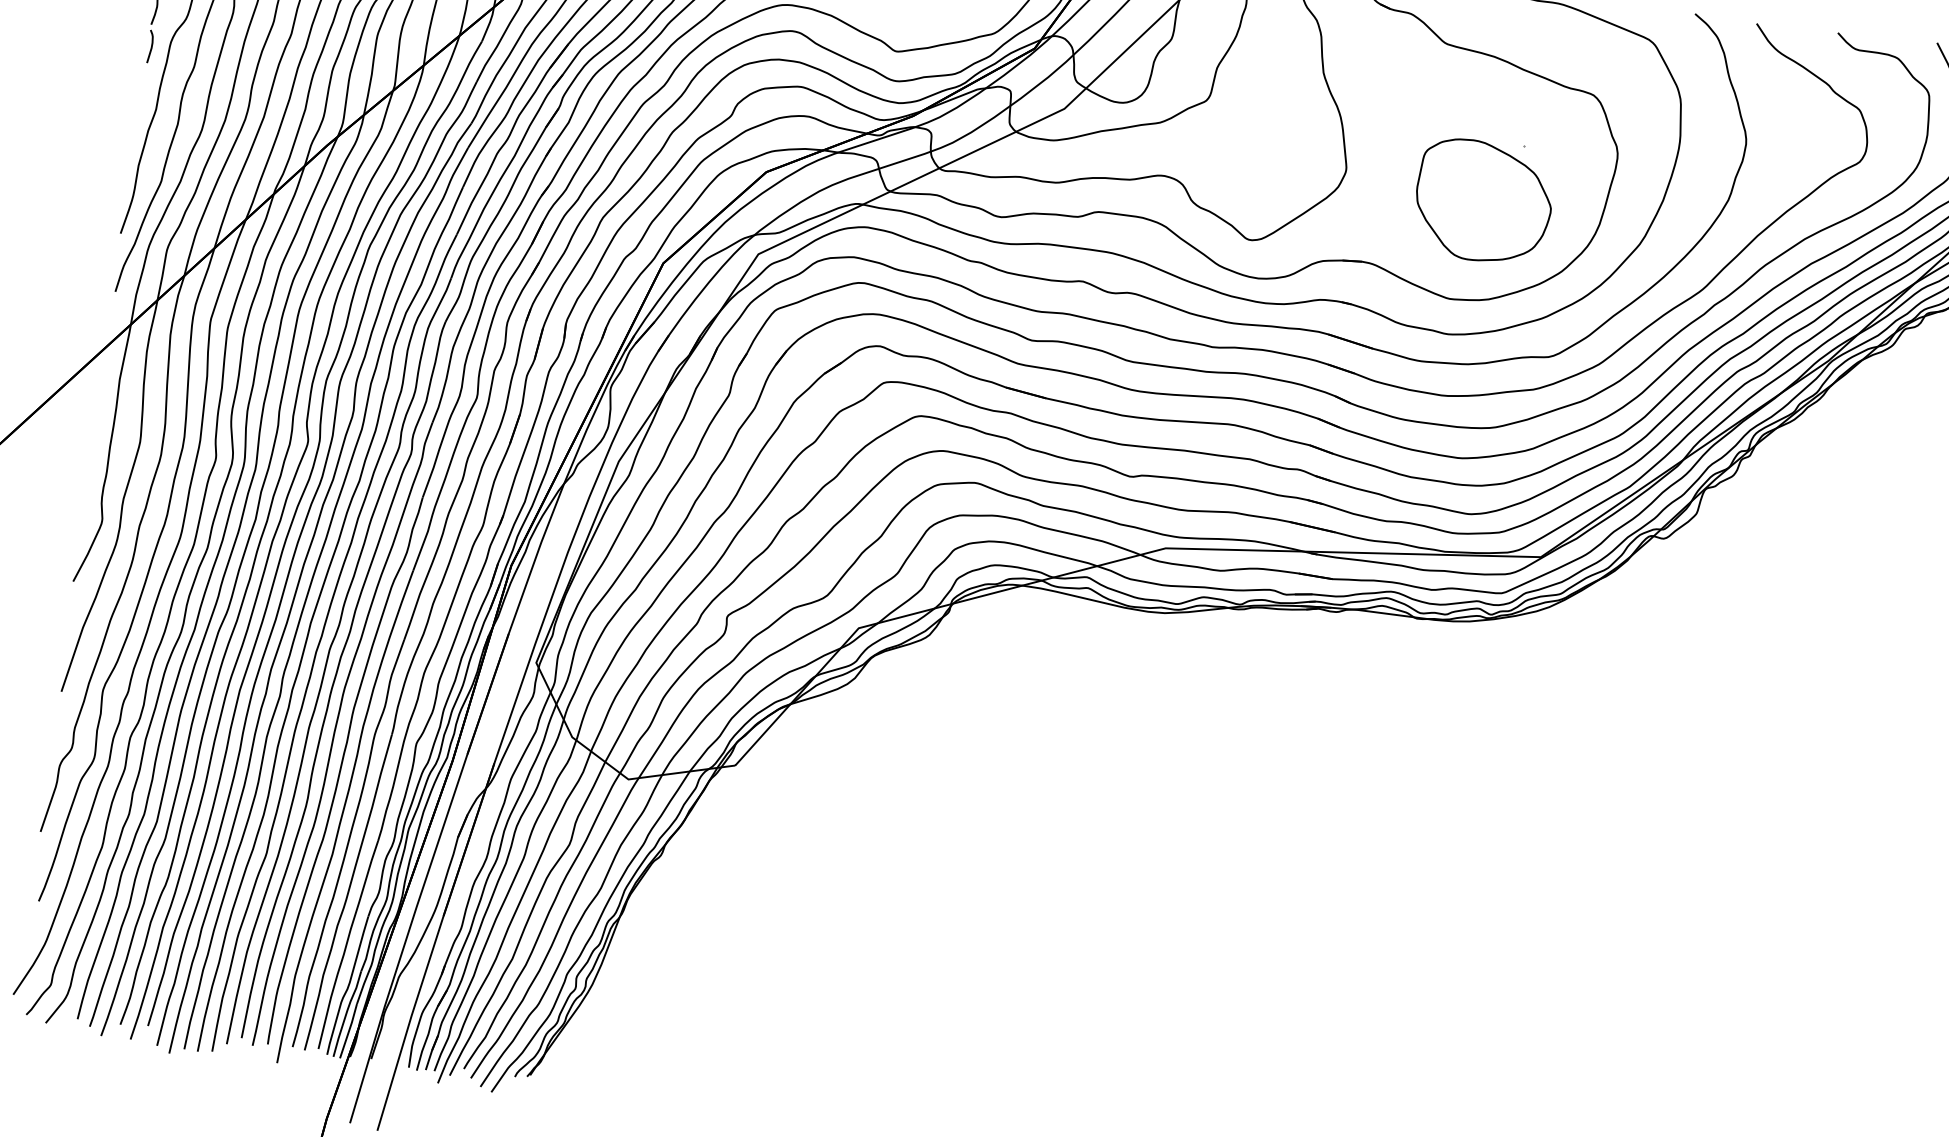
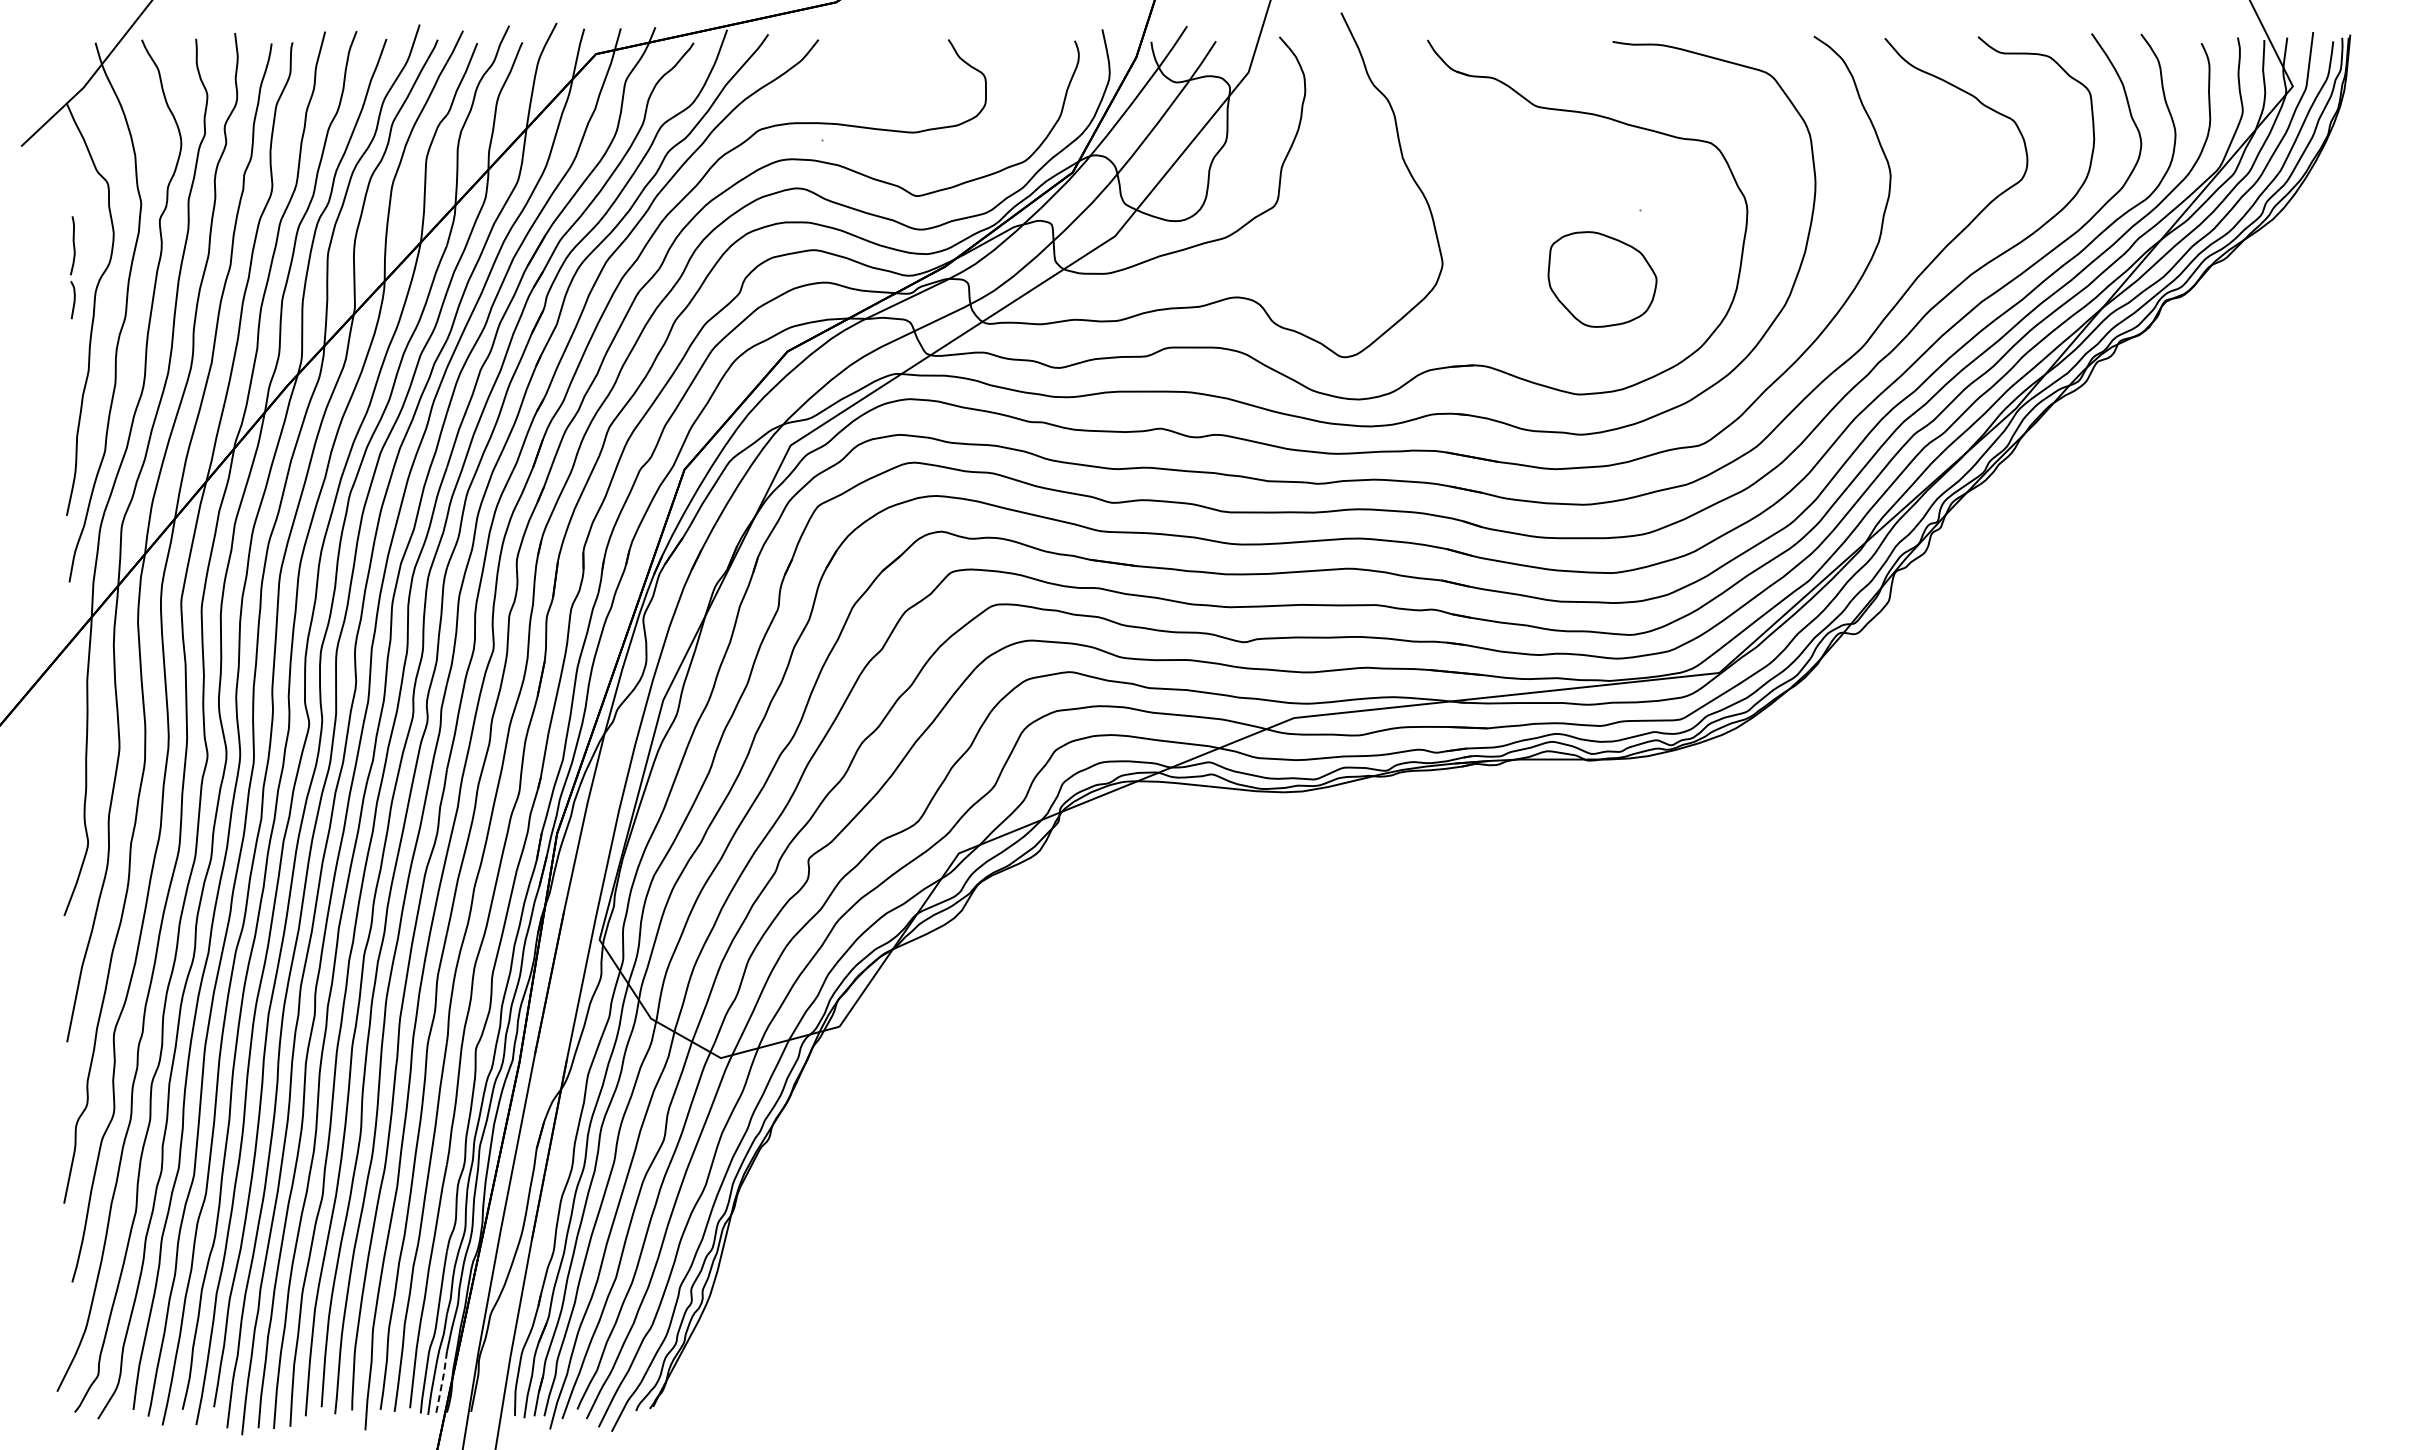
part: (1483, 201) -> (1602, 279), size x0.7
line: (348, 1031) -> (441, 1383), solid -> dashed

